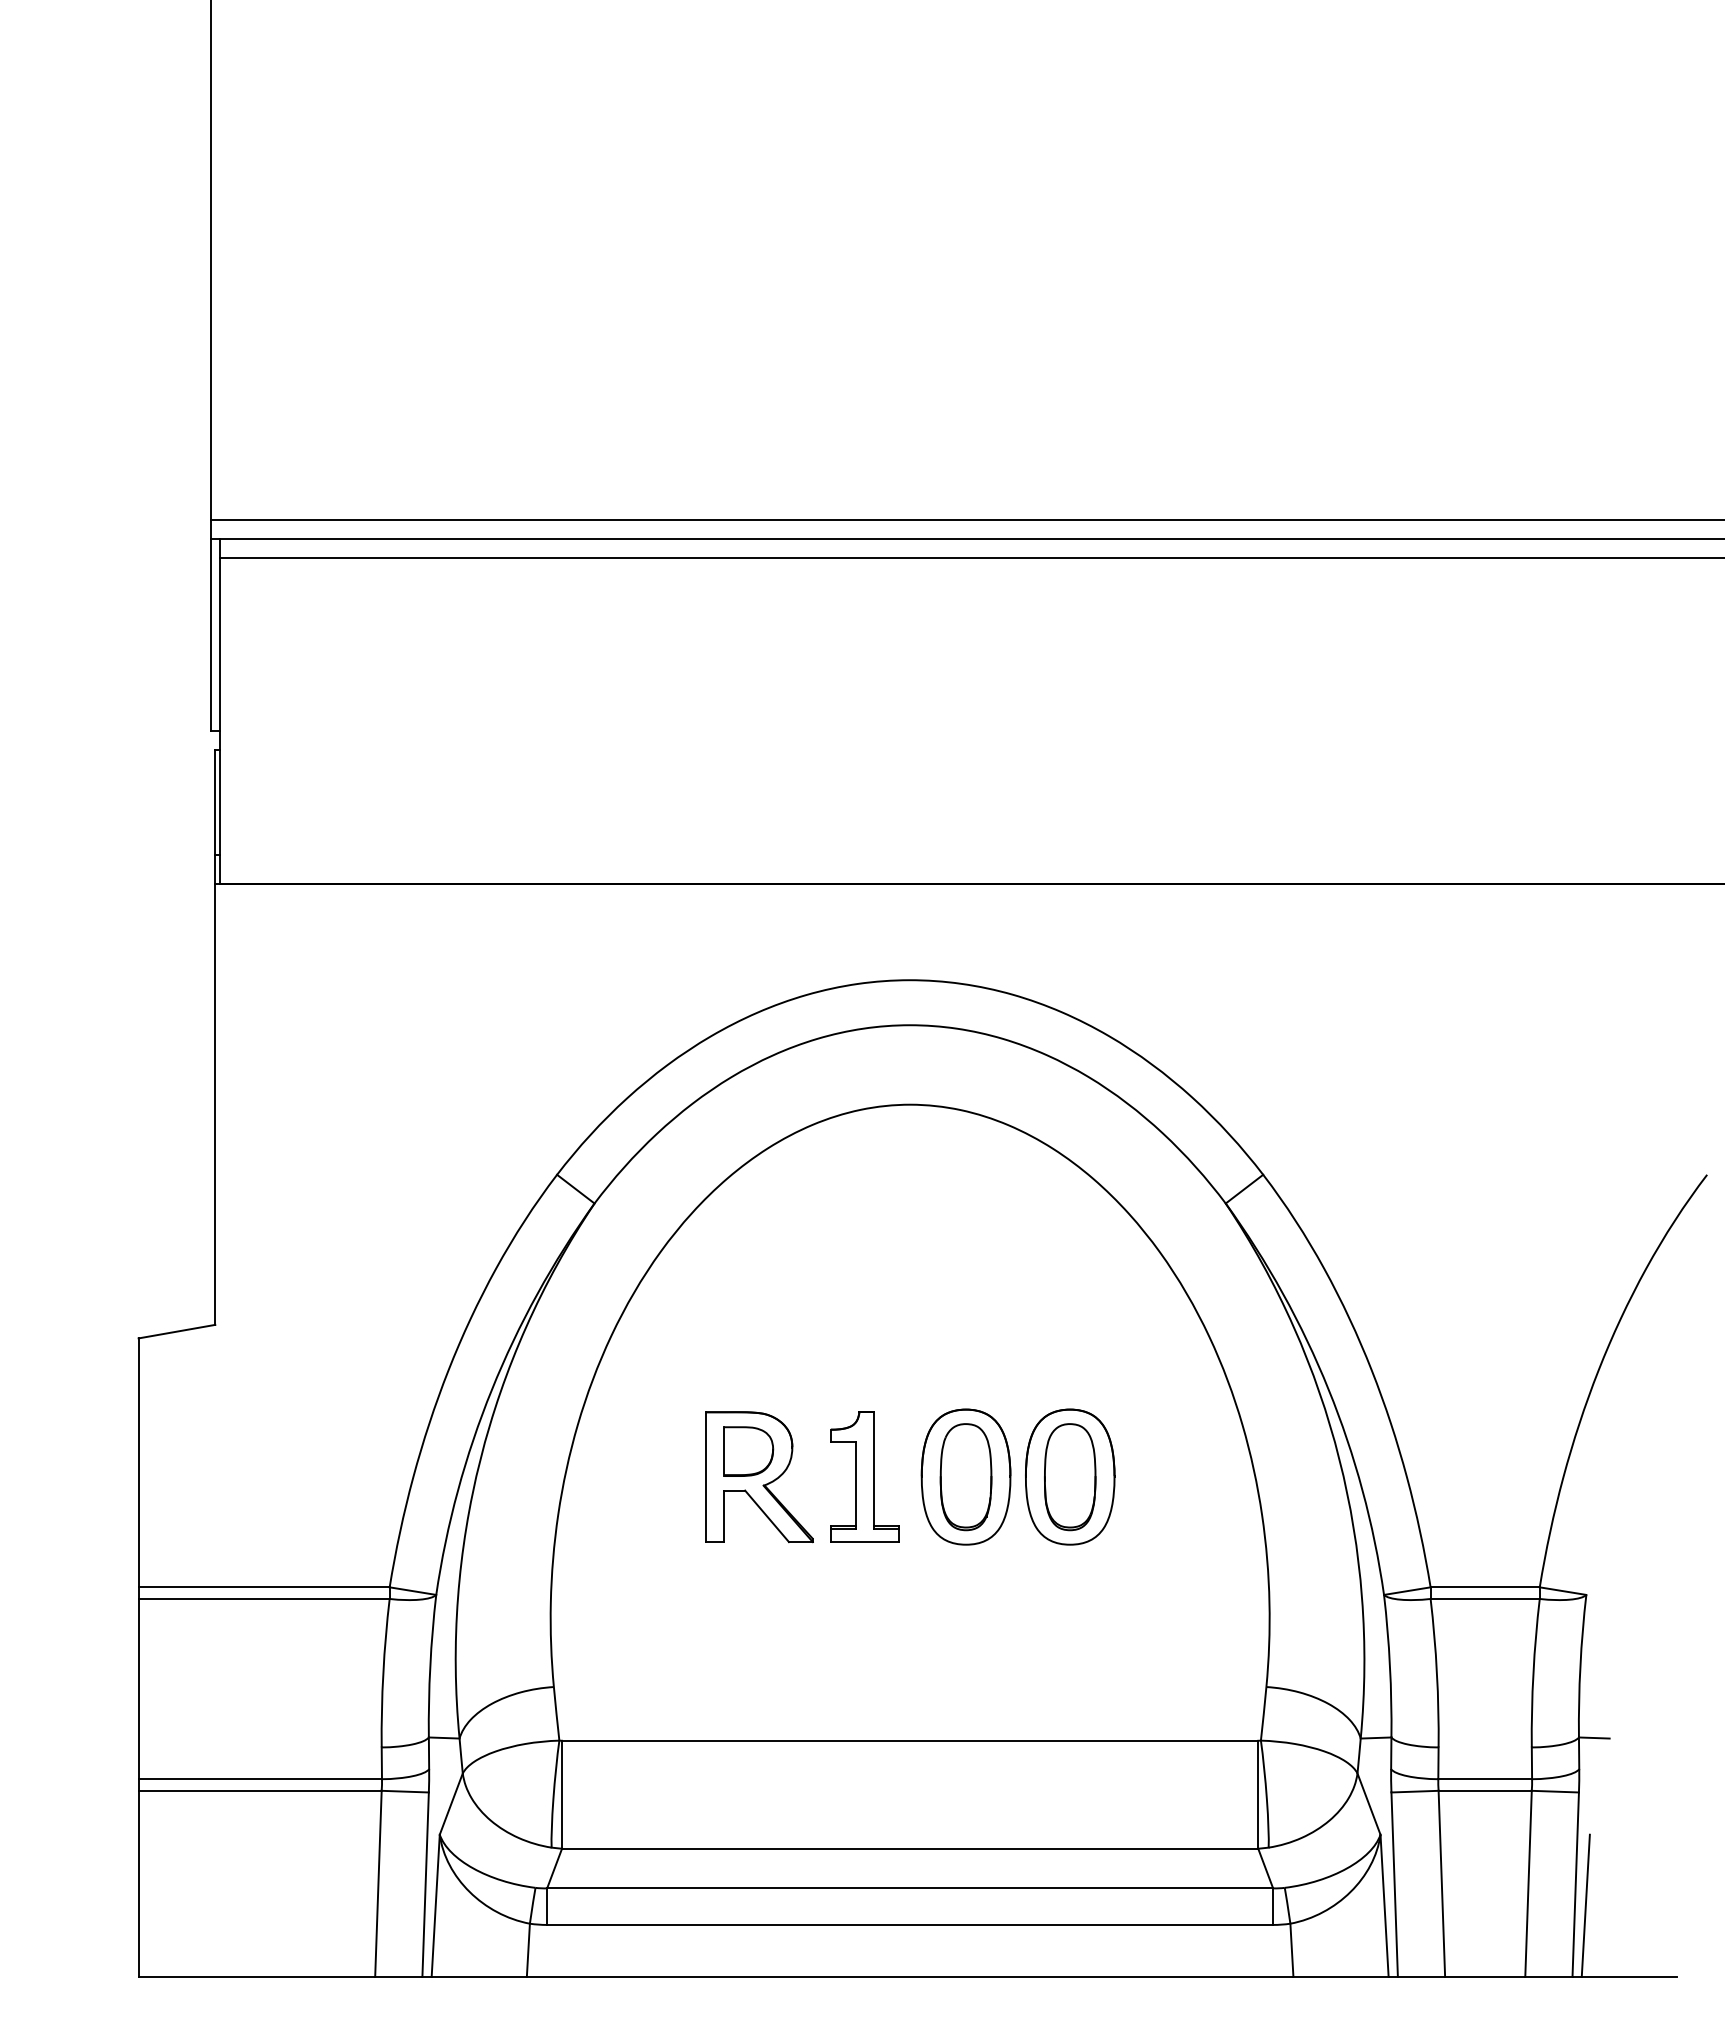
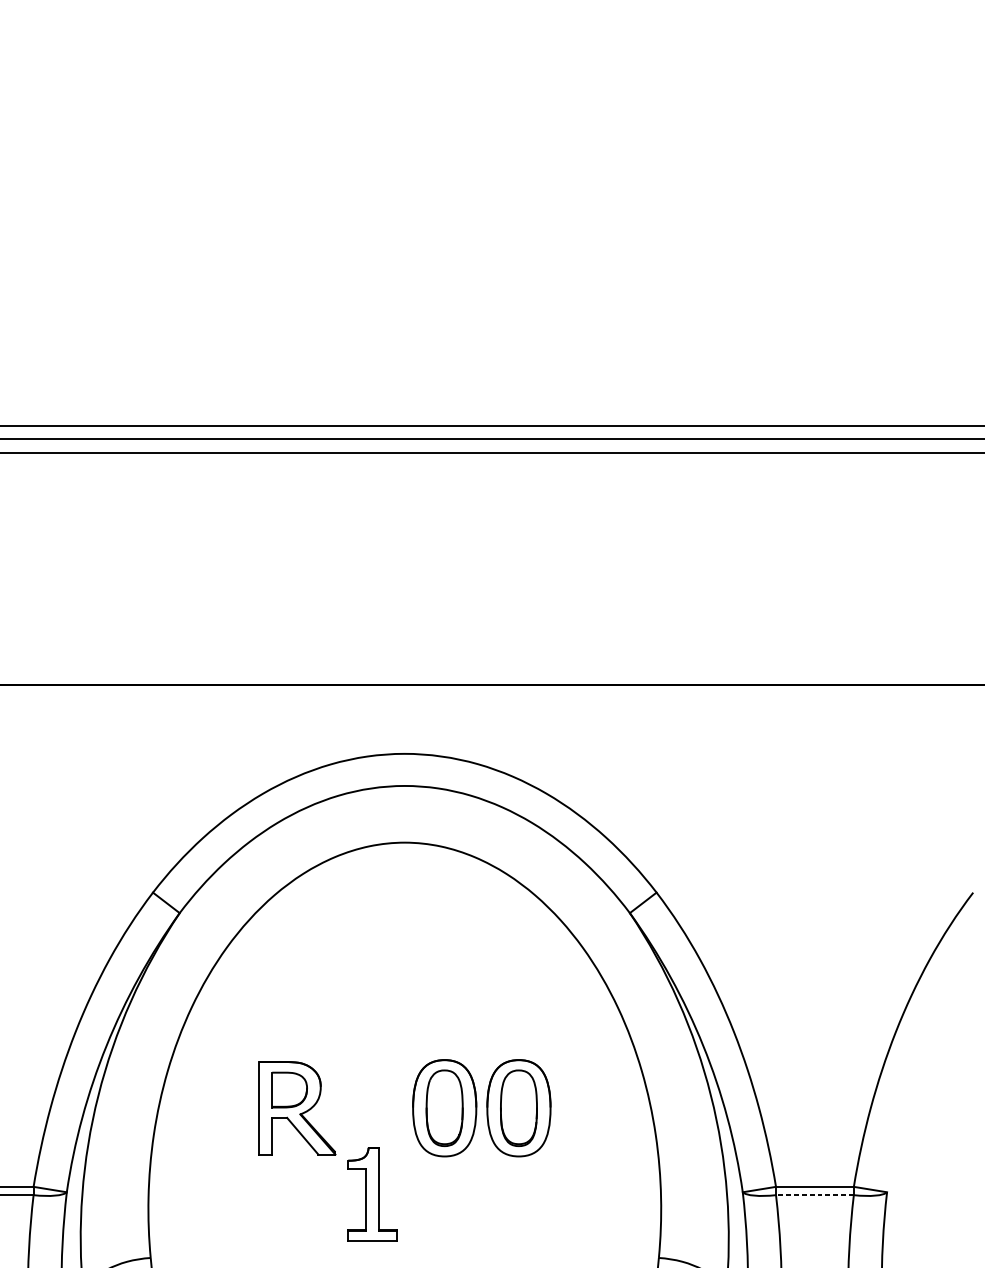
part: (864, 1476) -> (372, 1194), moved
line: (1485, 1598) -> (815, 1194), solid -> dashed

